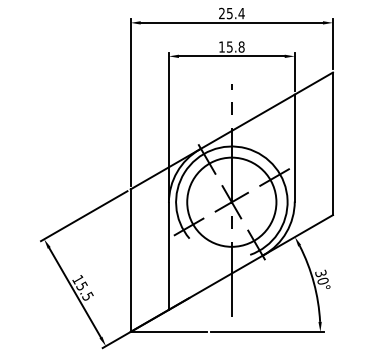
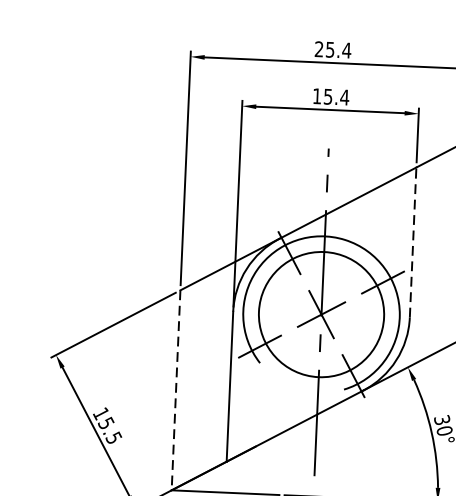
text: (241, 46) -> (344, 96), 15.8 -> 15.4
line: (294, 147) -> (412, 241), solid -> dashed
line: (130, 261) -> (175, 391), solid -> dashed

